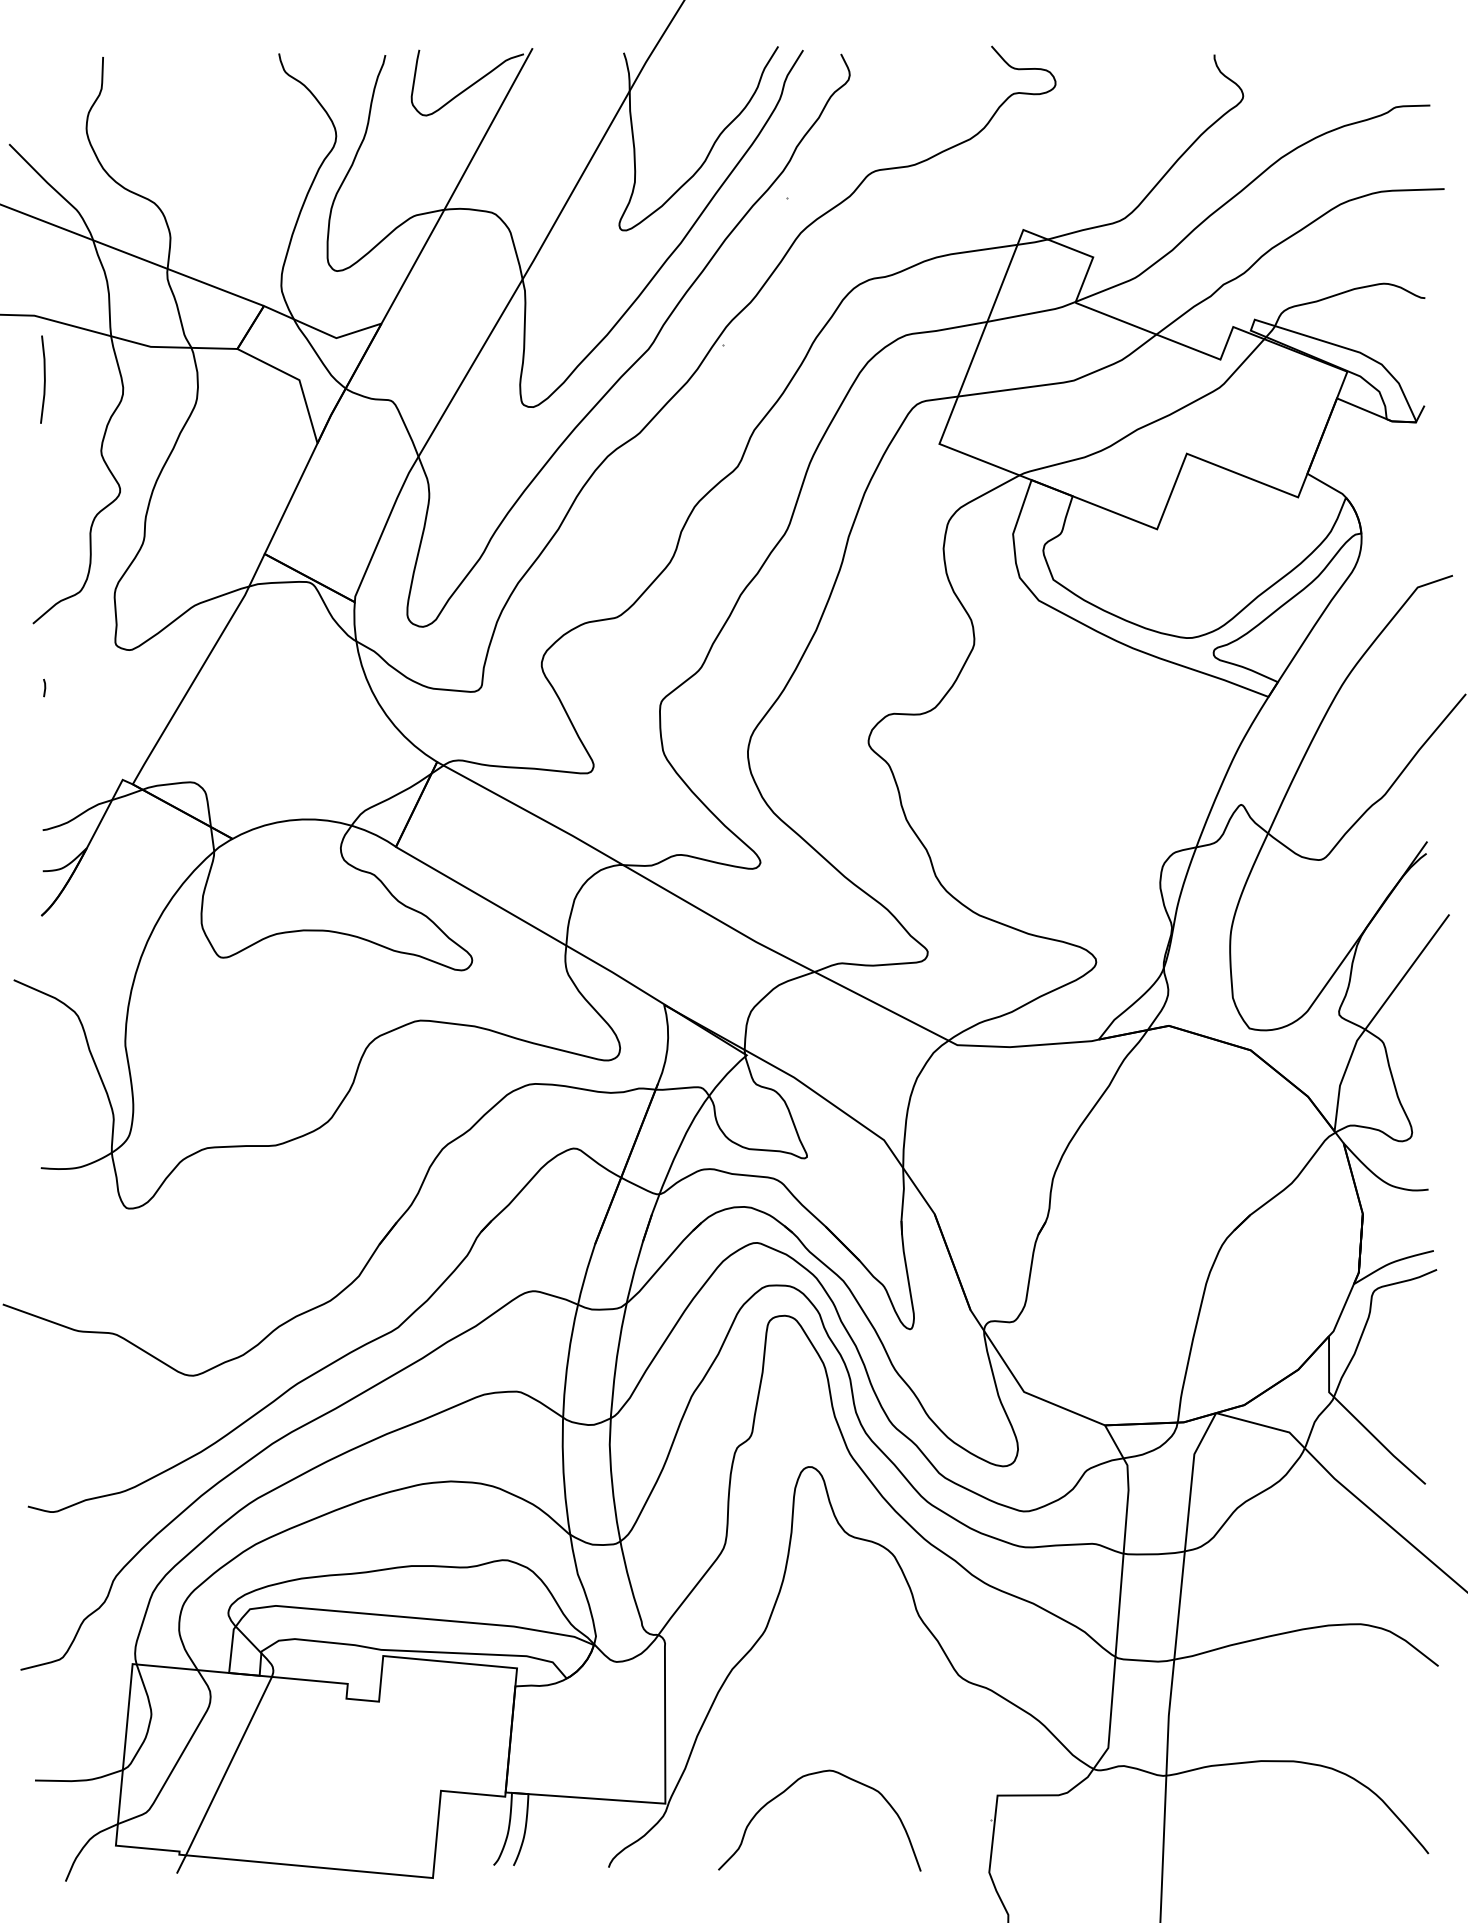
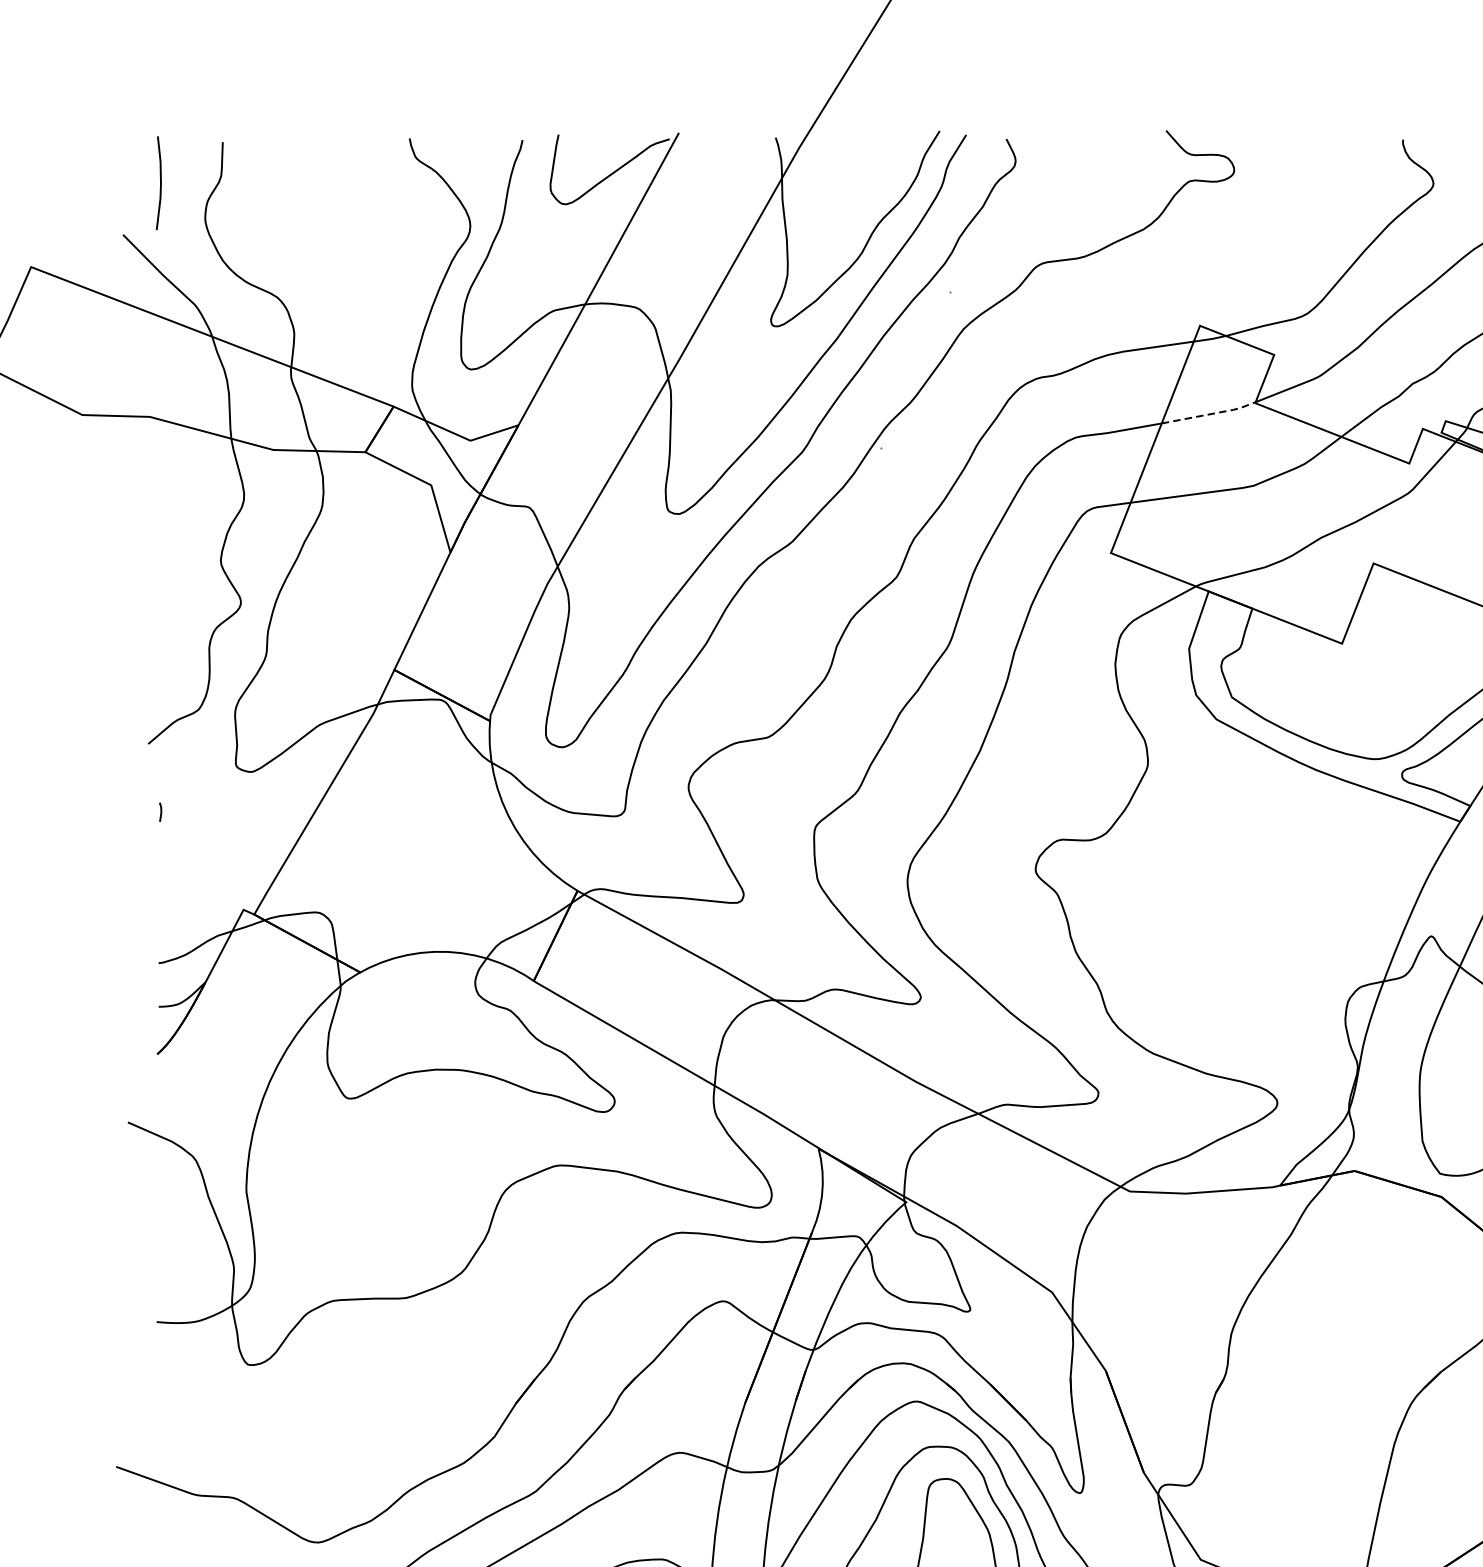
line: (1033, 313) -> (1210, 414), solid -> dashed
line: (44, 379) -> (160, 183), moved

